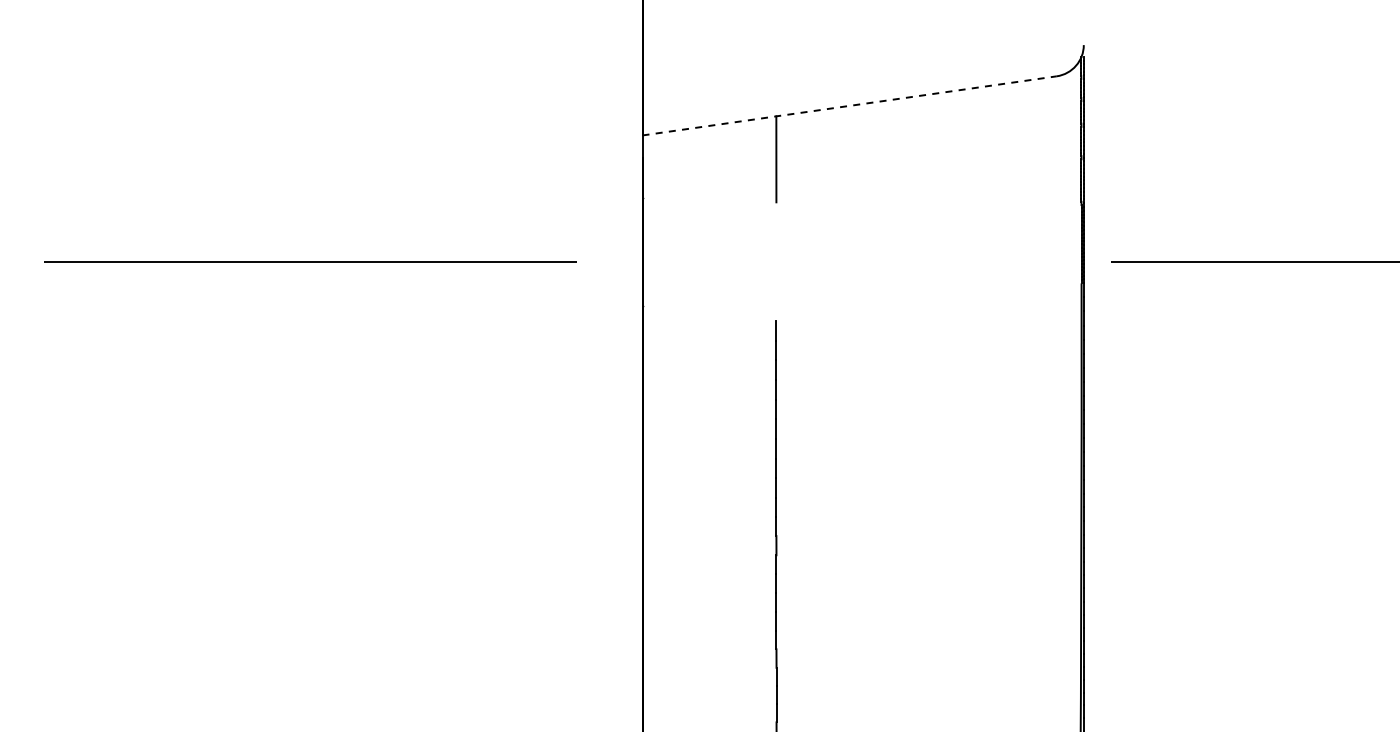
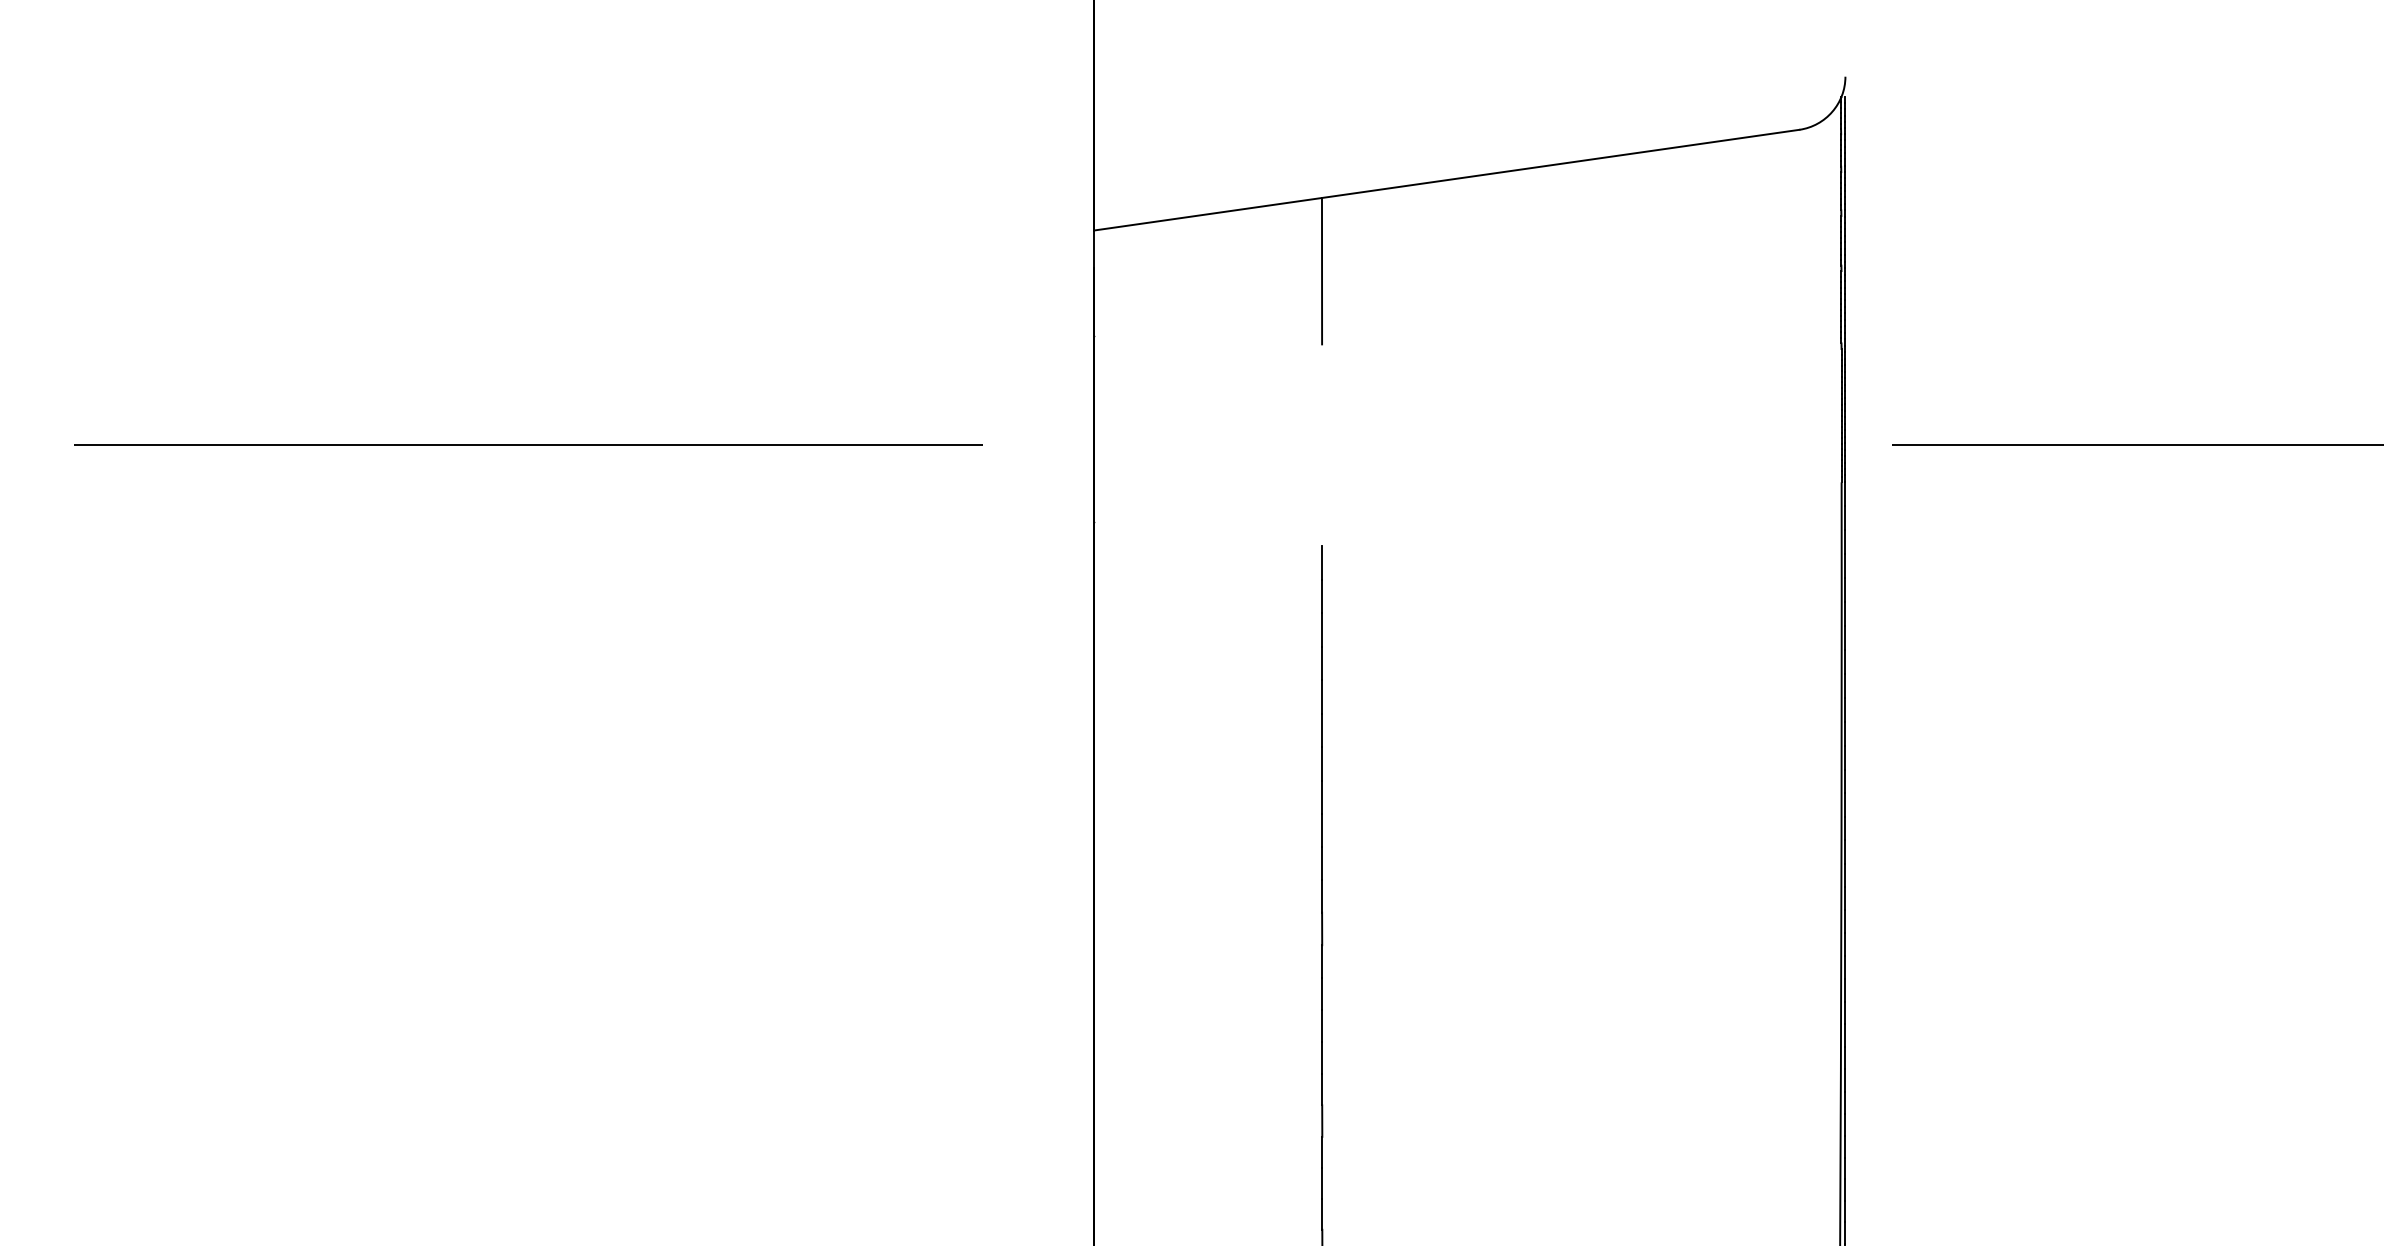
line: (850, 105) -> (1448, 179), dashed -> solid

